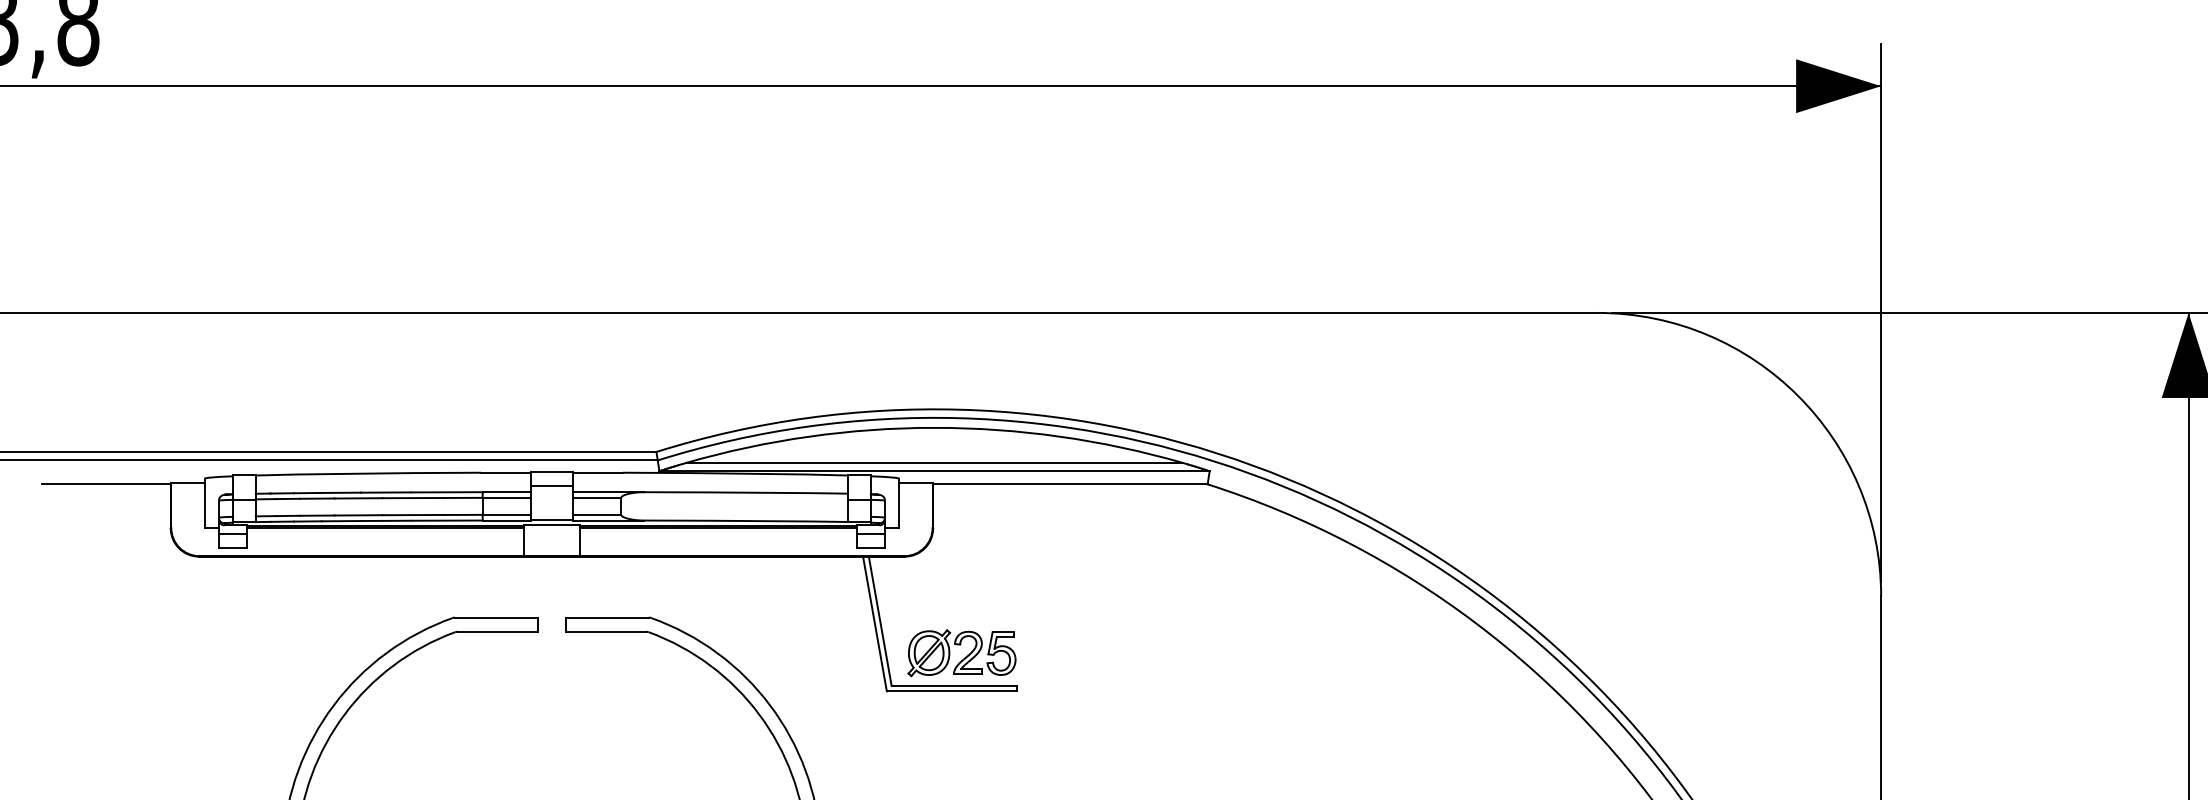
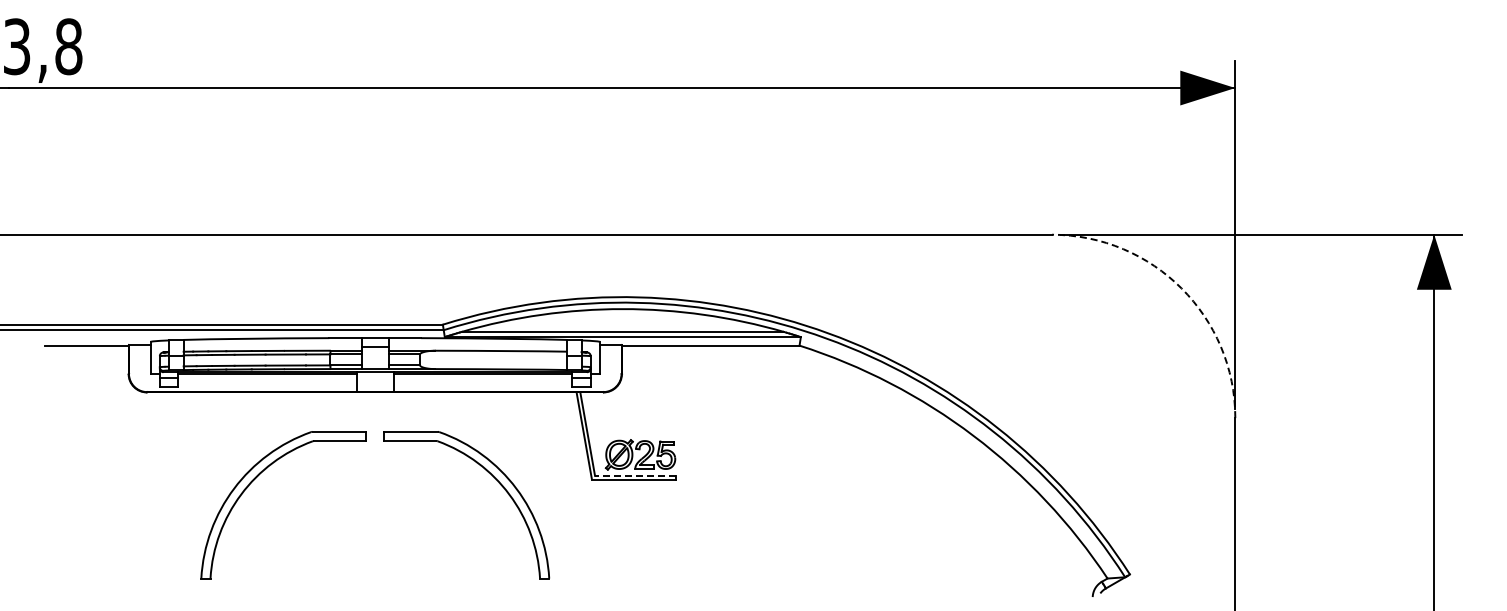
arc: (1797, 396) -> (1181, 288), solid -> dashed
line: (954, 685) -> (635, 475), solid -> dashed

